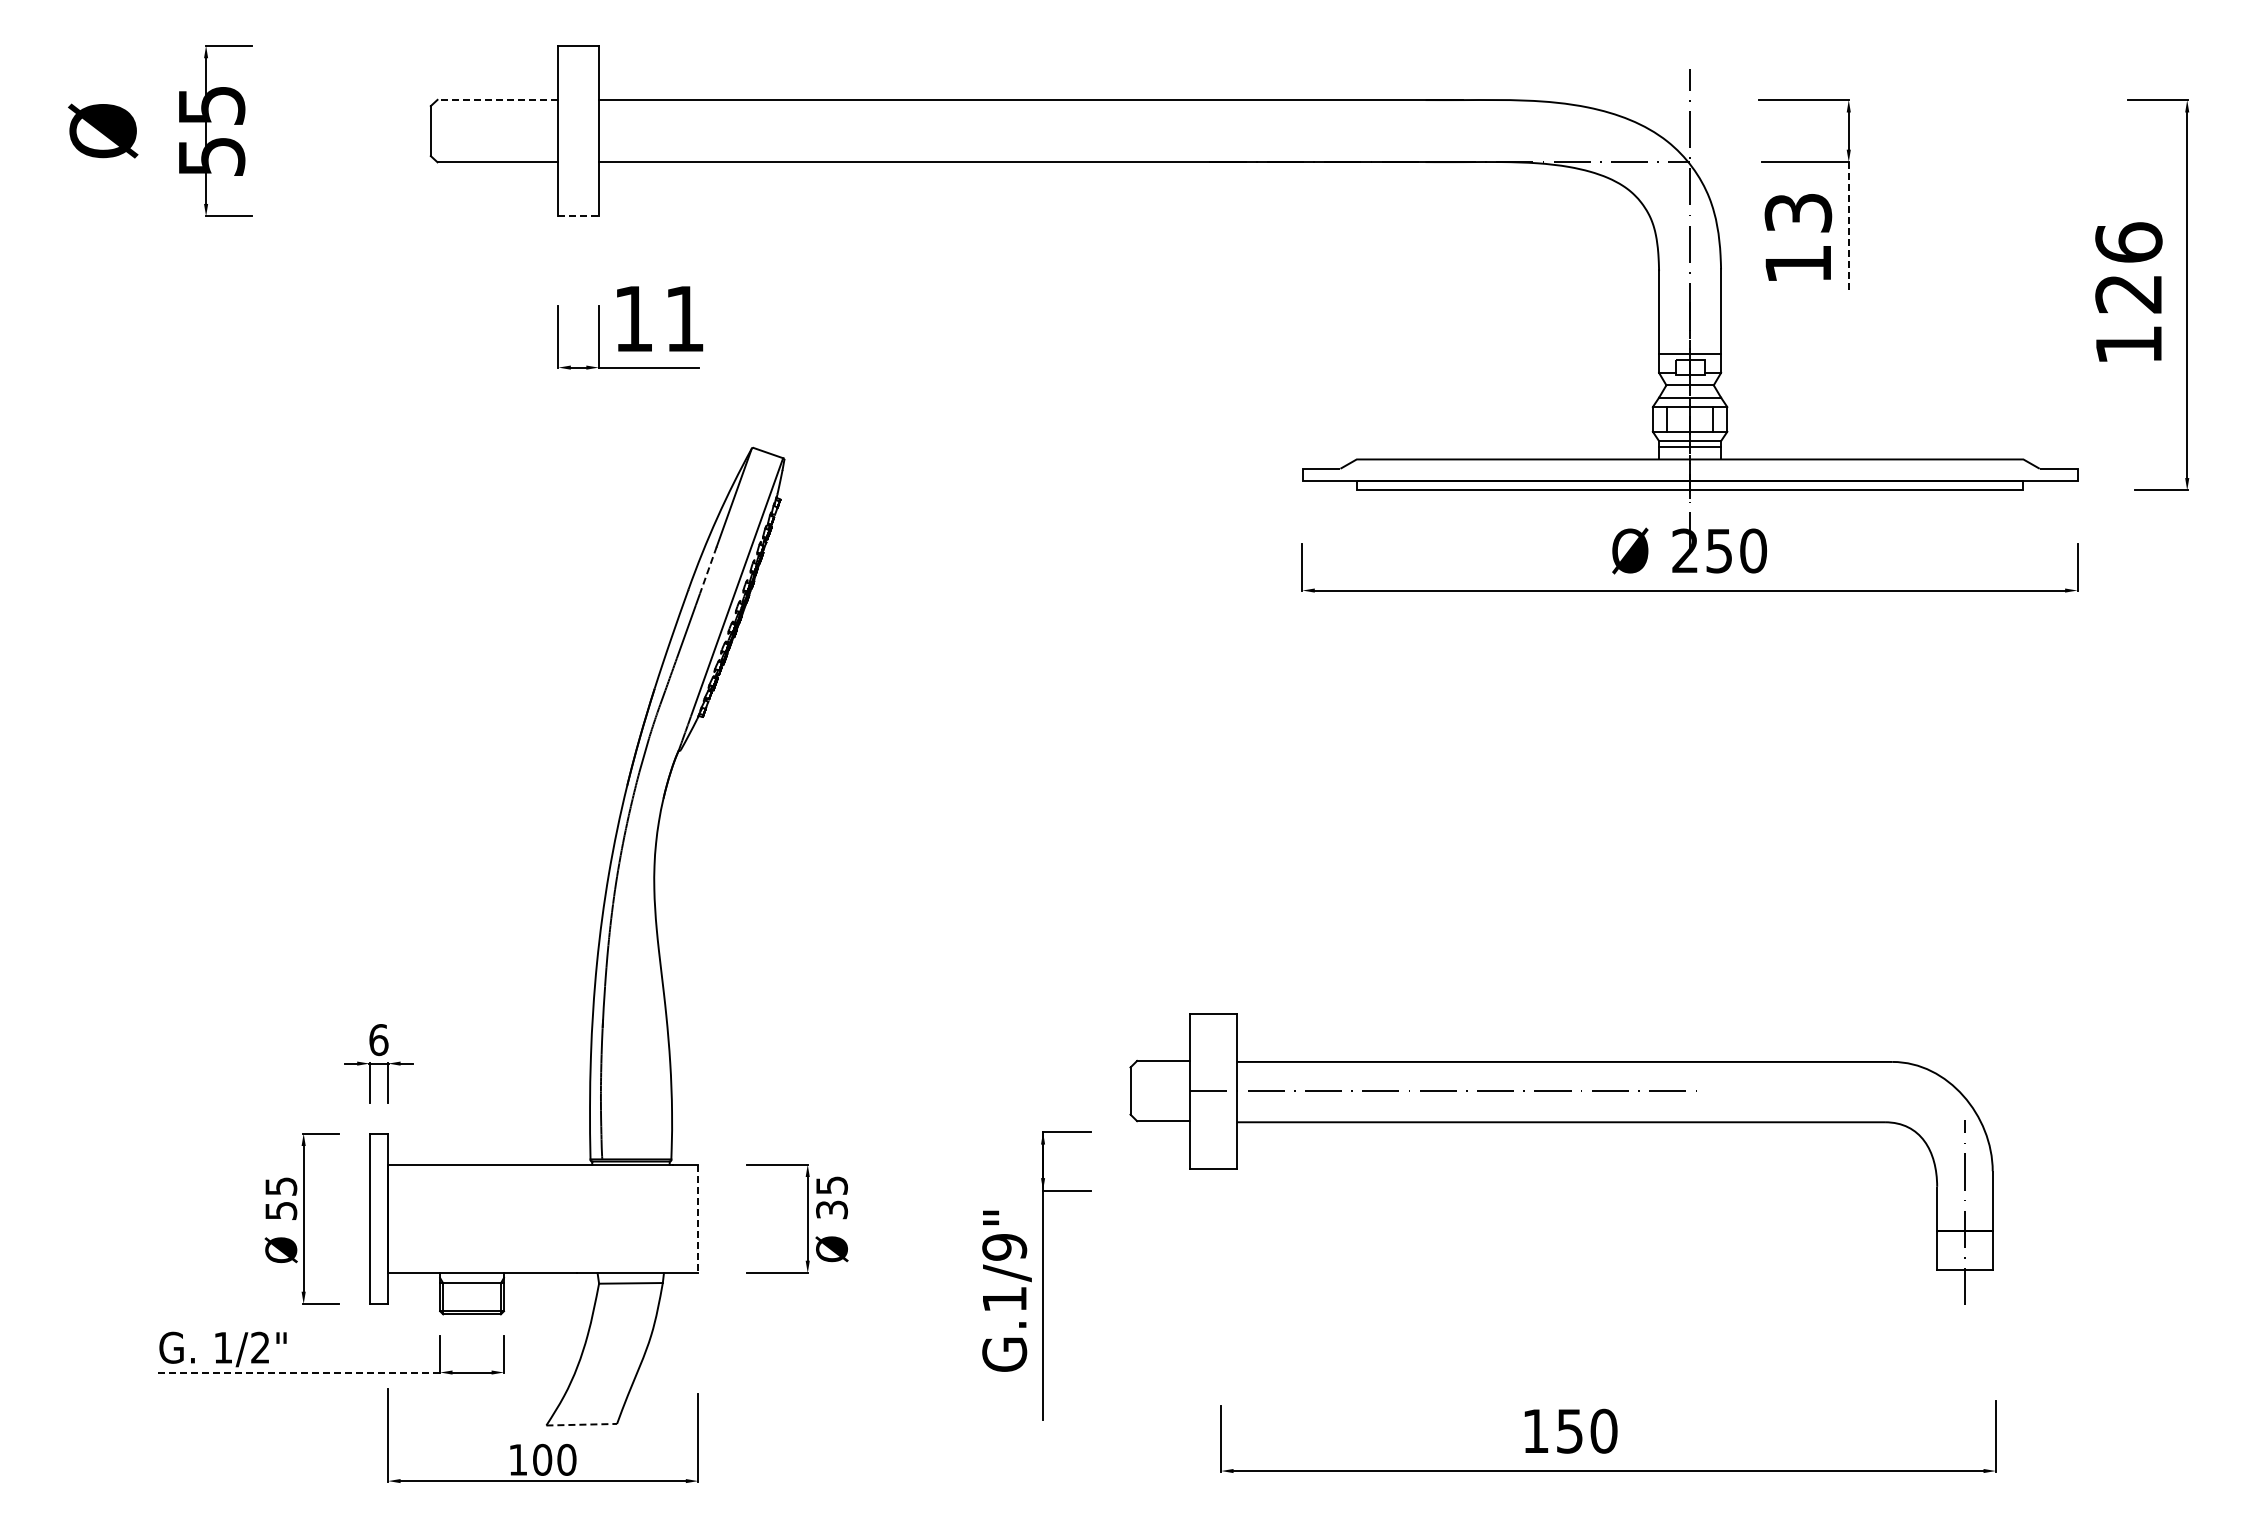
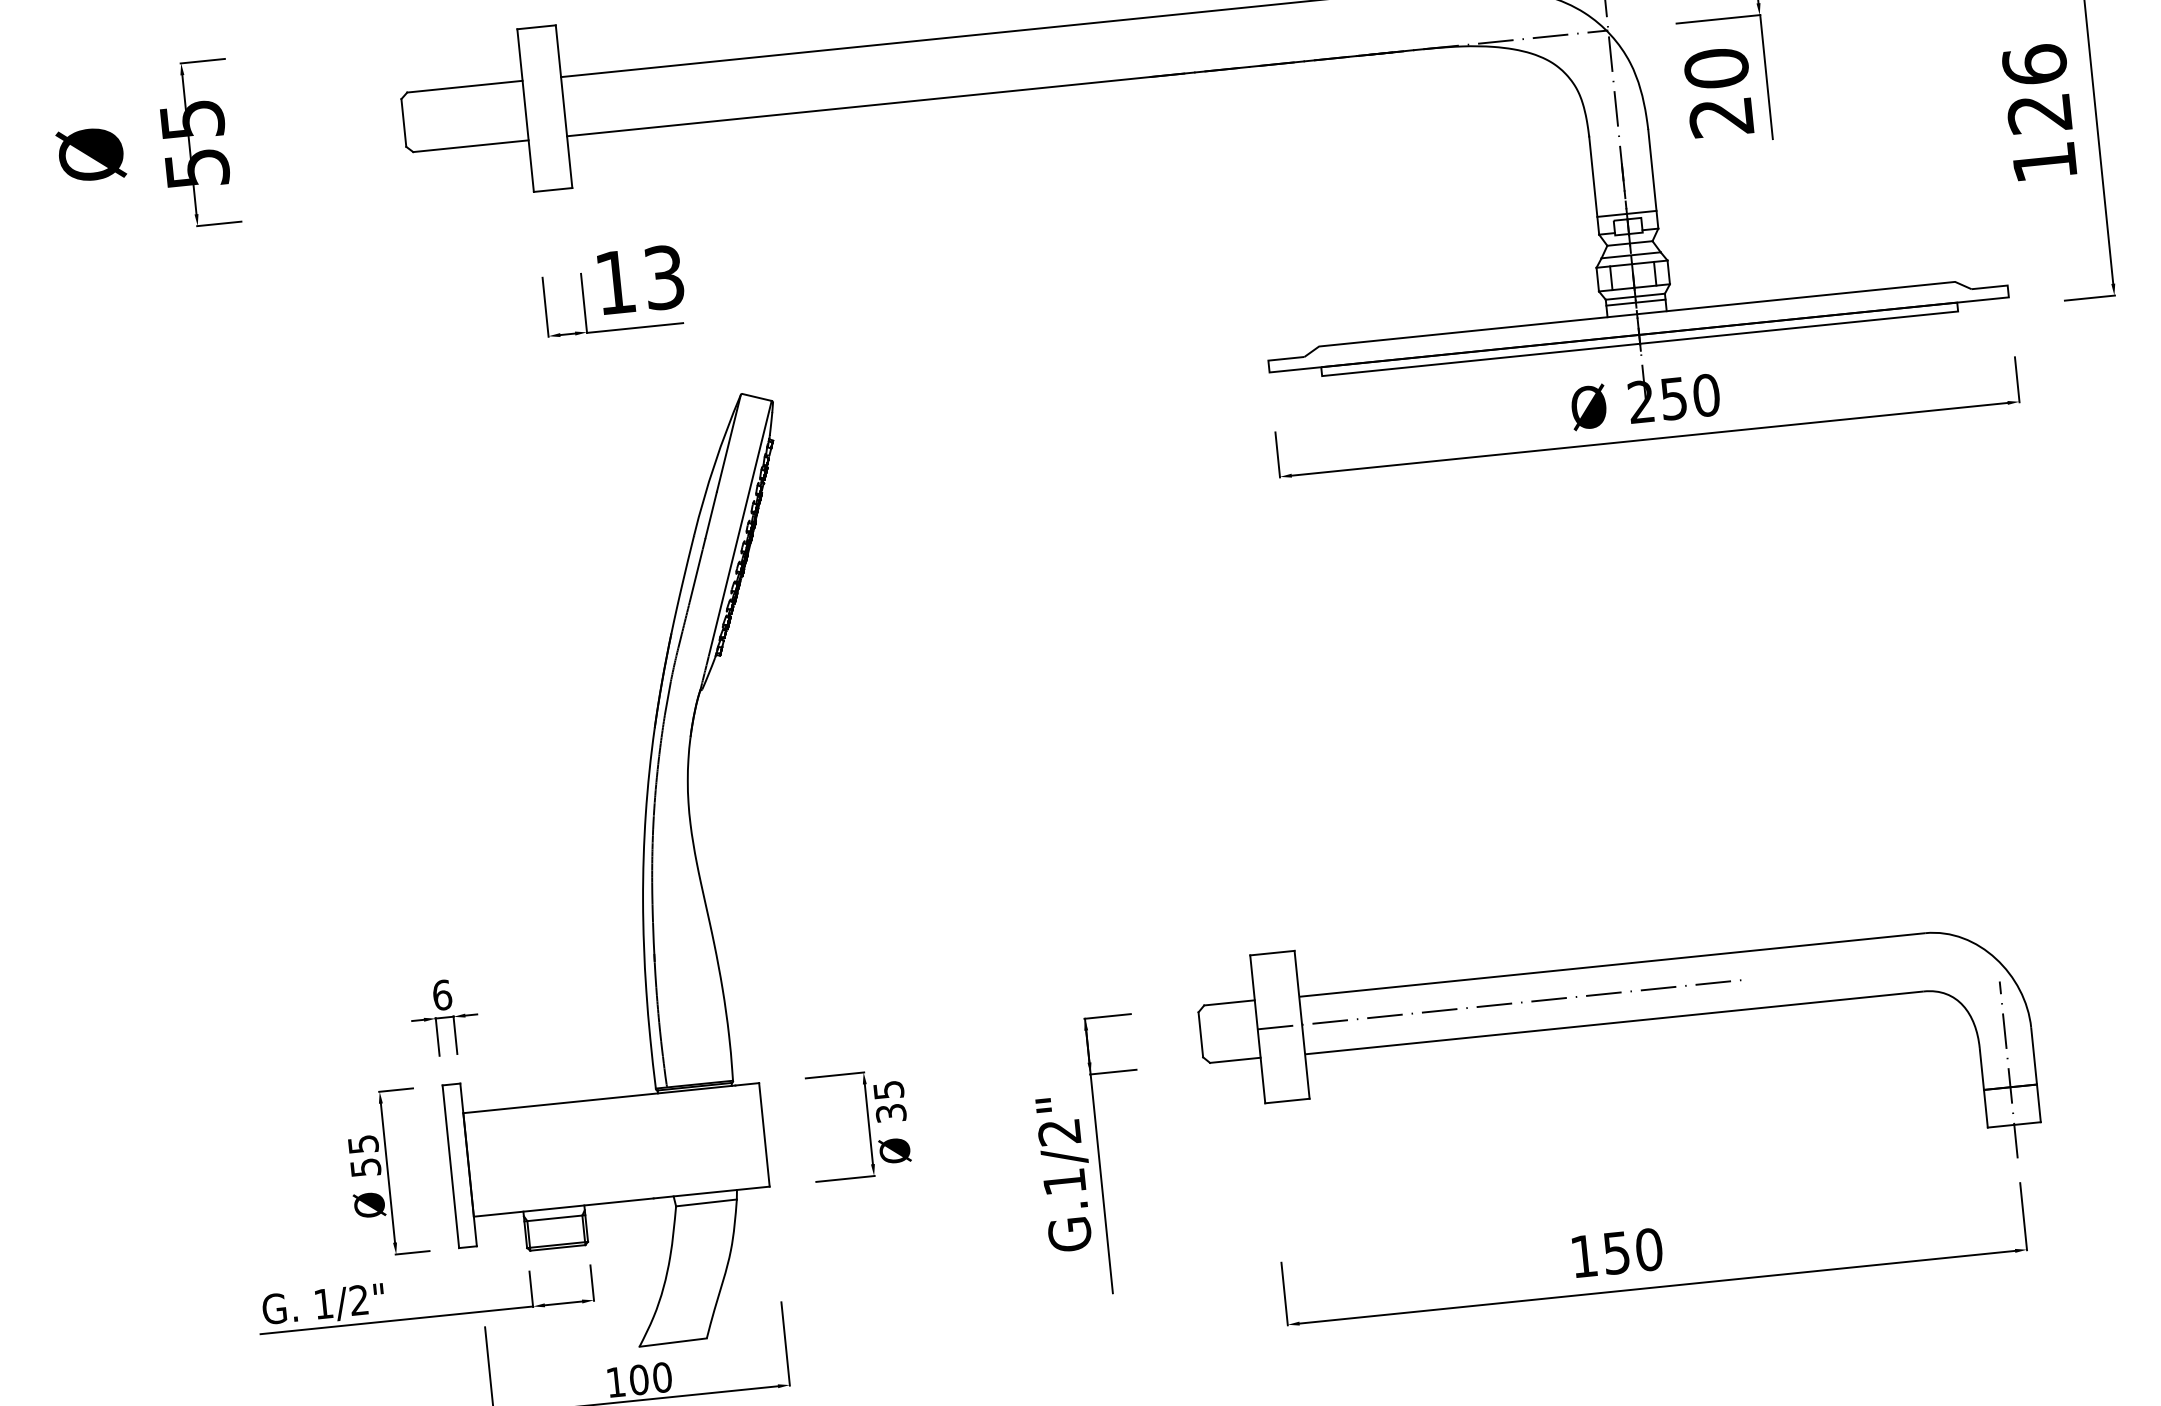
line: (497, 99) -> (464, 86), dashed -> solid
line: (579, 216) -> (553, 190), dashed -> solid
line: (1849, 227) -> (1766, 77), dashed -> solid
text: (1798, 237) -> (1719, 91), 13 -> 20
text: (684, 318) -> (664, 277), 11 -> 13
line: (708, 570) -> (711, 515), dashed -> solid
part: (1561, 1123) -> (1615, 1024), moved
line: (698, 1219) -> (764, 1135), dashed -> solid
text: (1004, 1247) -> (1059, 1132), G.1/9" -> G.1/2"
line: (297, 1372) -> (396, 1320), dashed -> solid
line: (582, 1424) -> (673, 1342), dashed -> solid

